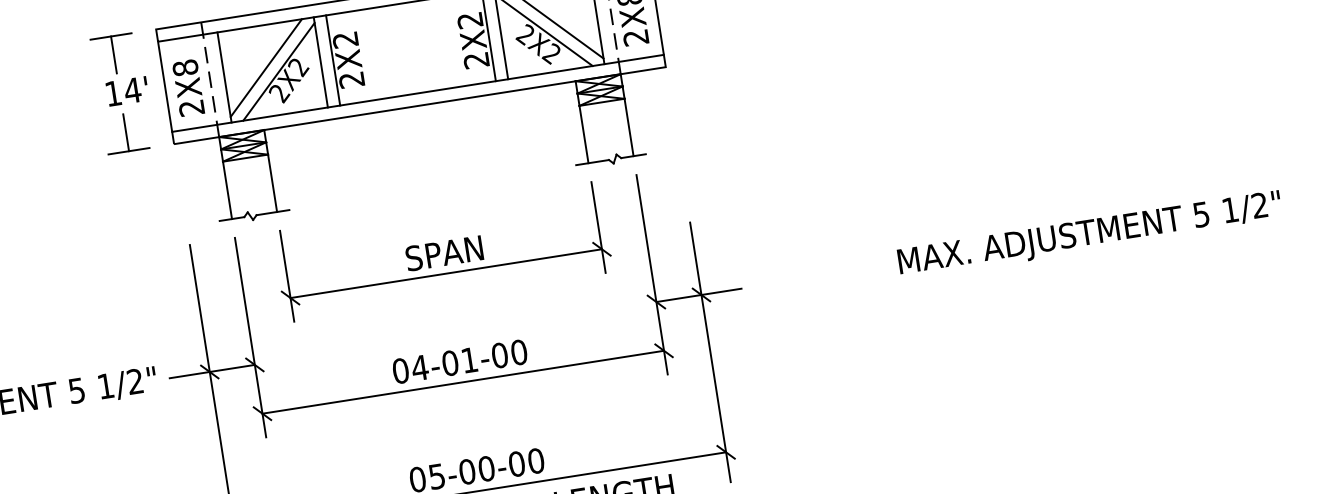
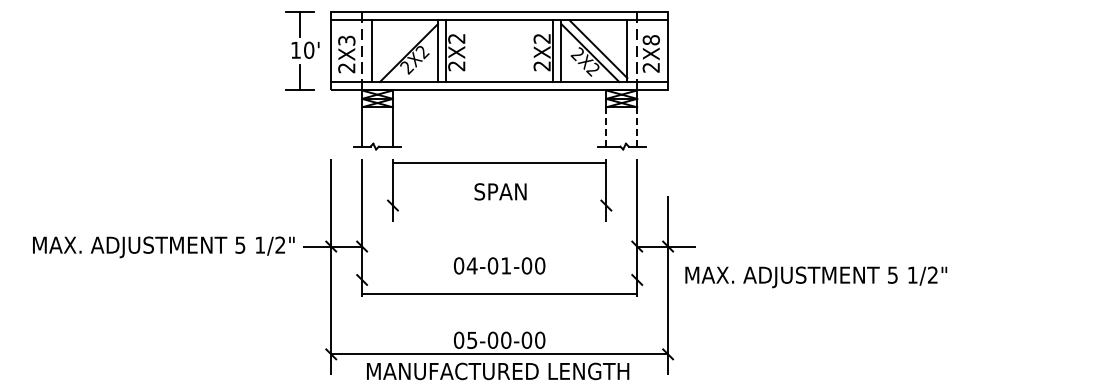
text: (184, 67) -> (346, 40), 2X8 -> 2X3
line: (265, 68) -> (400, 49), removed
text: (131, 89) -> (308, 49), 14' -> 10'
line: (629, 126) -> (637, 126), solid -> dashed
line: (584, 133) -> (606, 126), solid -> dashed
text: (1090, 235) -> (816, 277), moved
line: (446, 273) -> (499, 162), moved
line: (462, 381) -> (499, 293), moved

